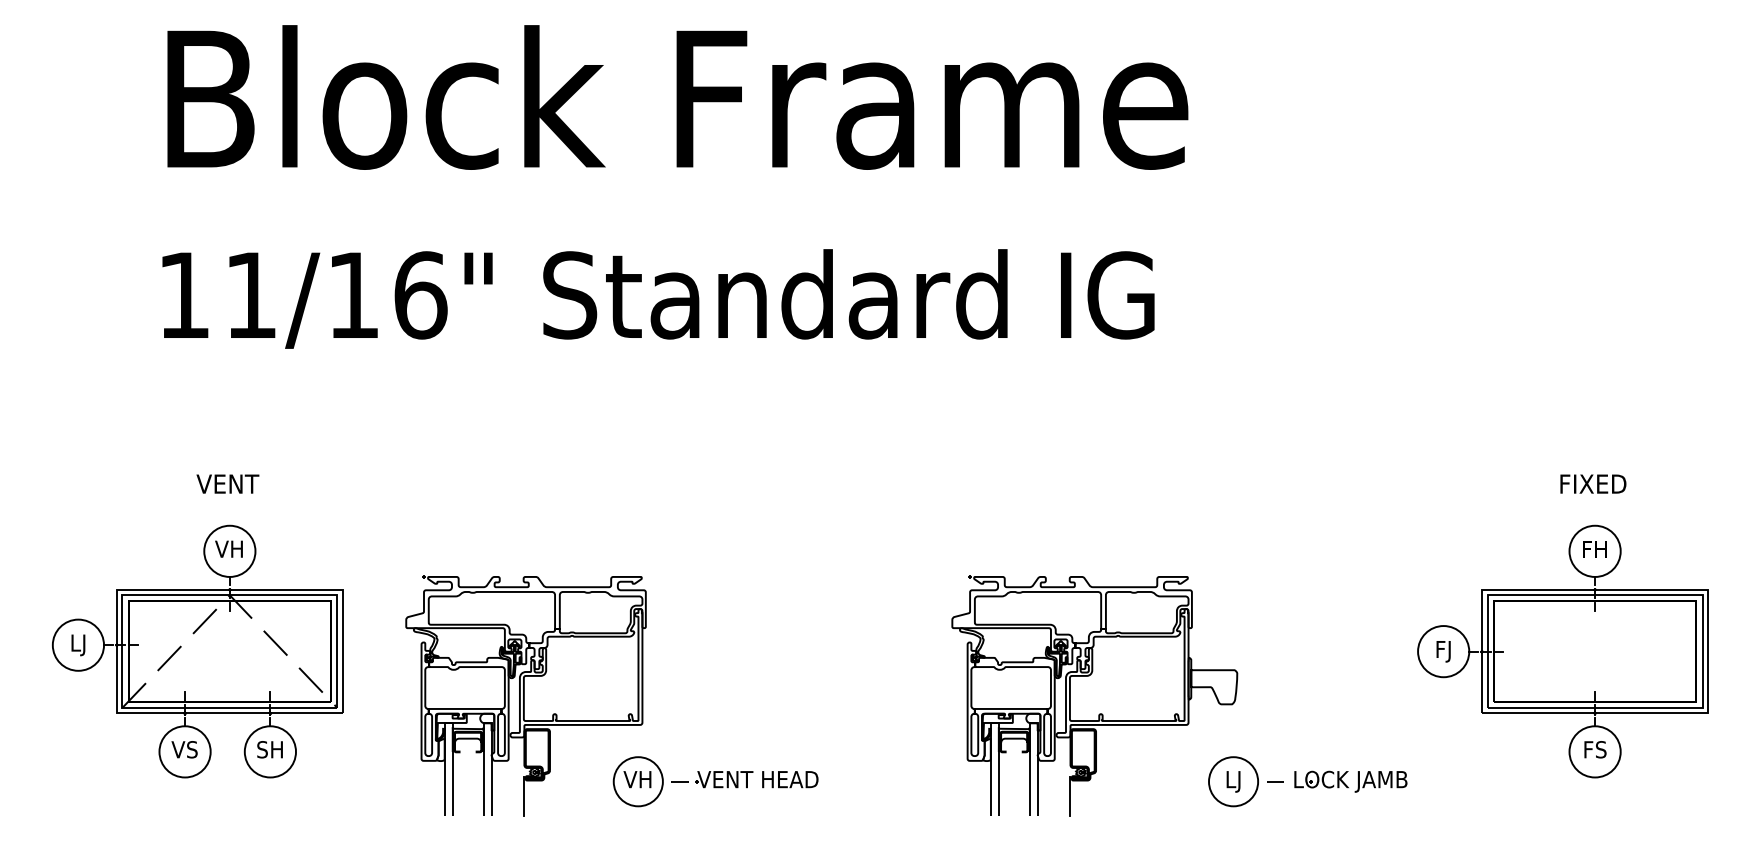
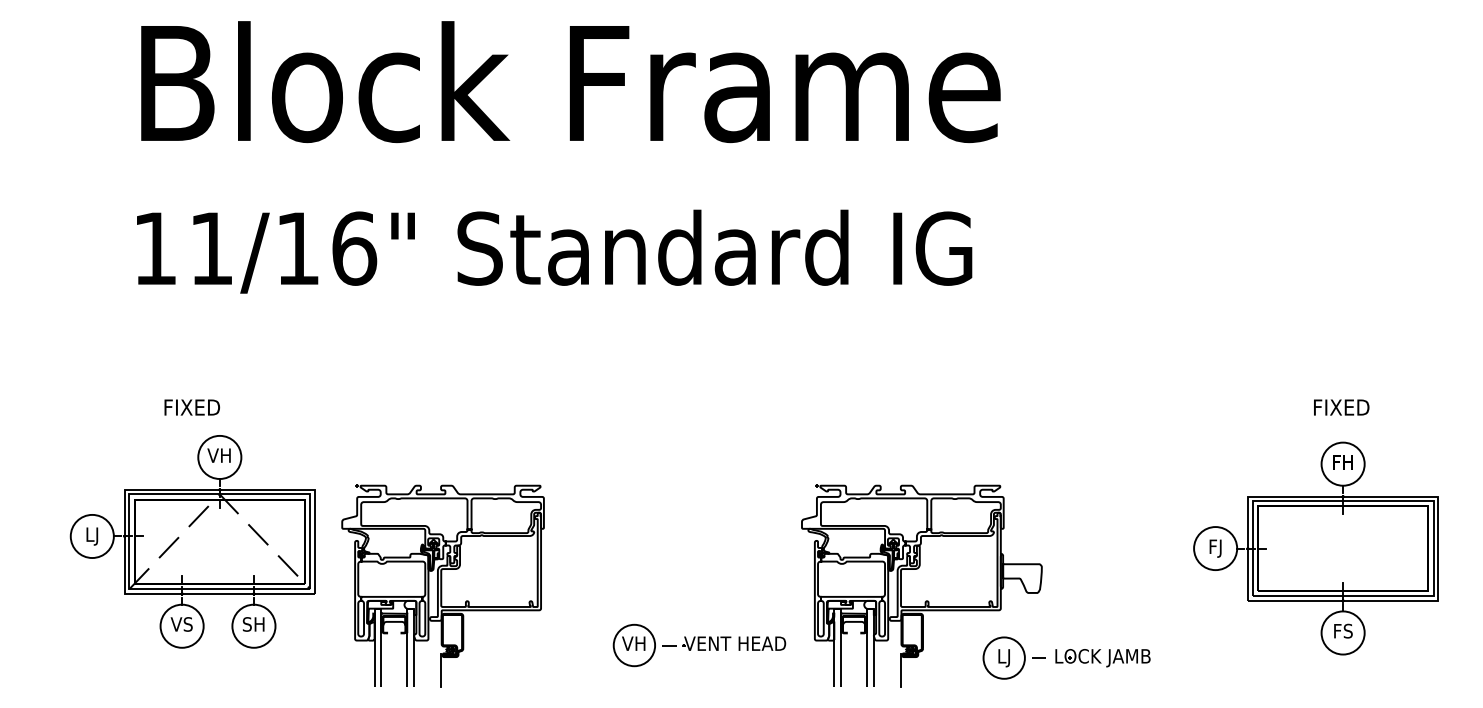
text: (228, 483) -> (192, 407), VENT -> FIXED
part: (197, 651) -> (192, 541), moved
part: (715, 781) -> (699, 645), moved
part: (1307, 781) -> (1066, 657), moved

